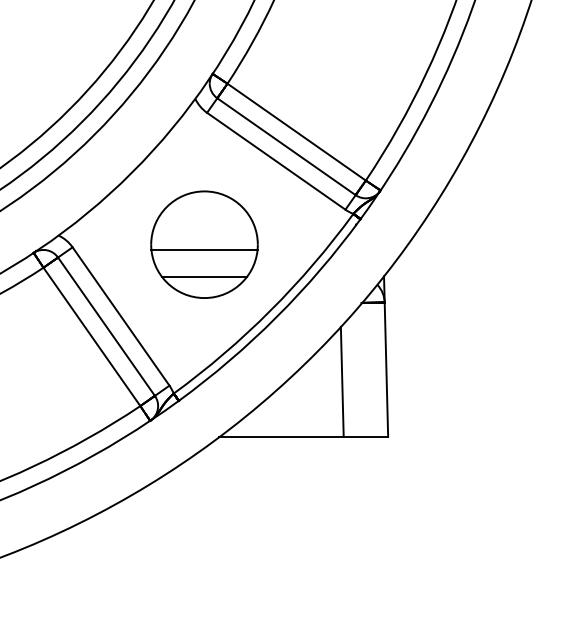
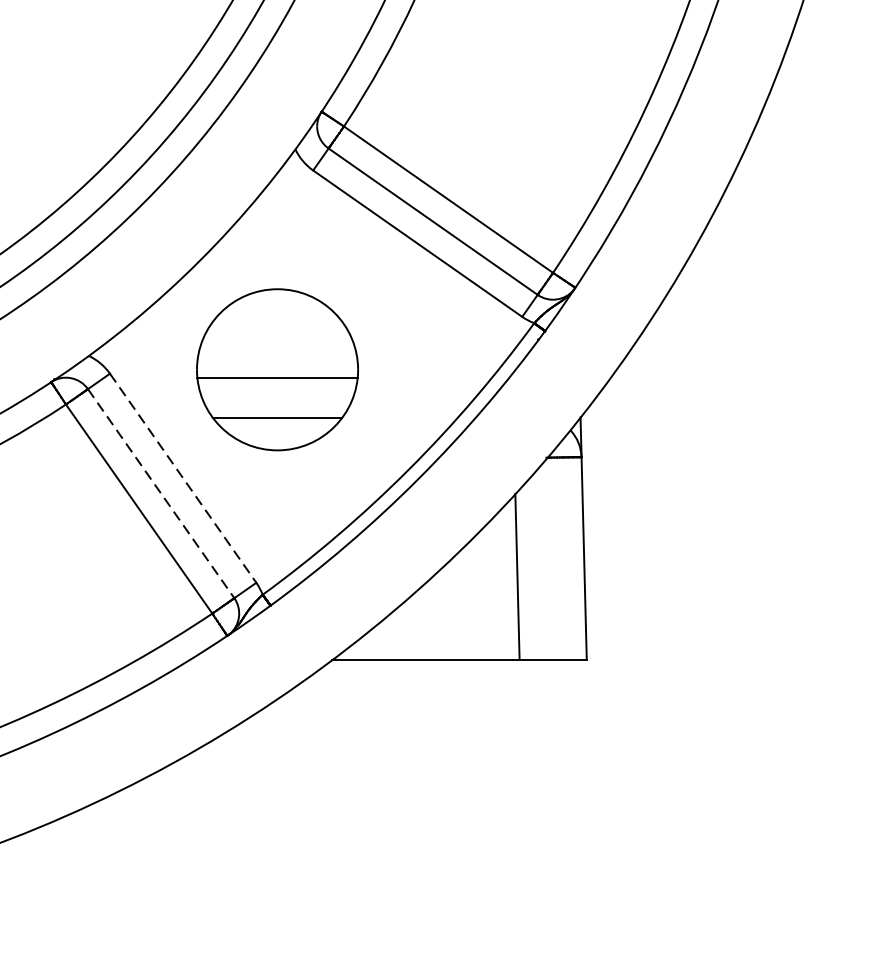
part: (204, 244) -> (277, 369), moved
line: (121, 316) -> (183, 478), solid -> dashed
line: (106, 327) -> (161, 494), solid -> dashed

